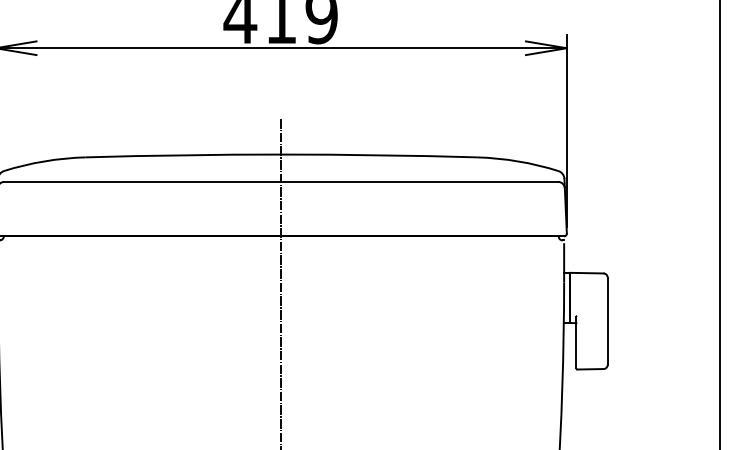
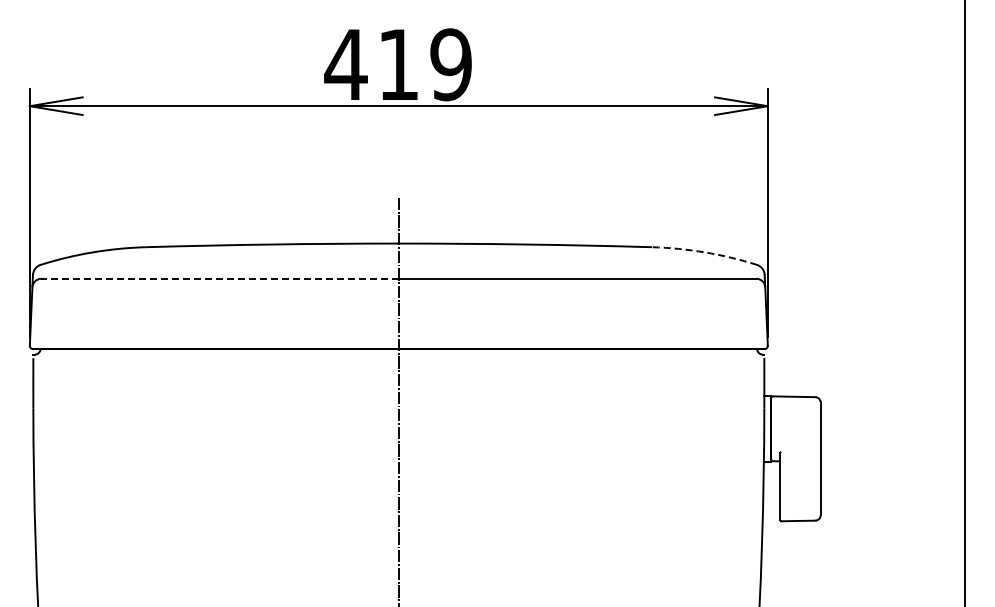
arc: (518, 161) -> (705, 252), solid -> dashed
line: (143, 181) -> (220, 278), solid -> dashed

